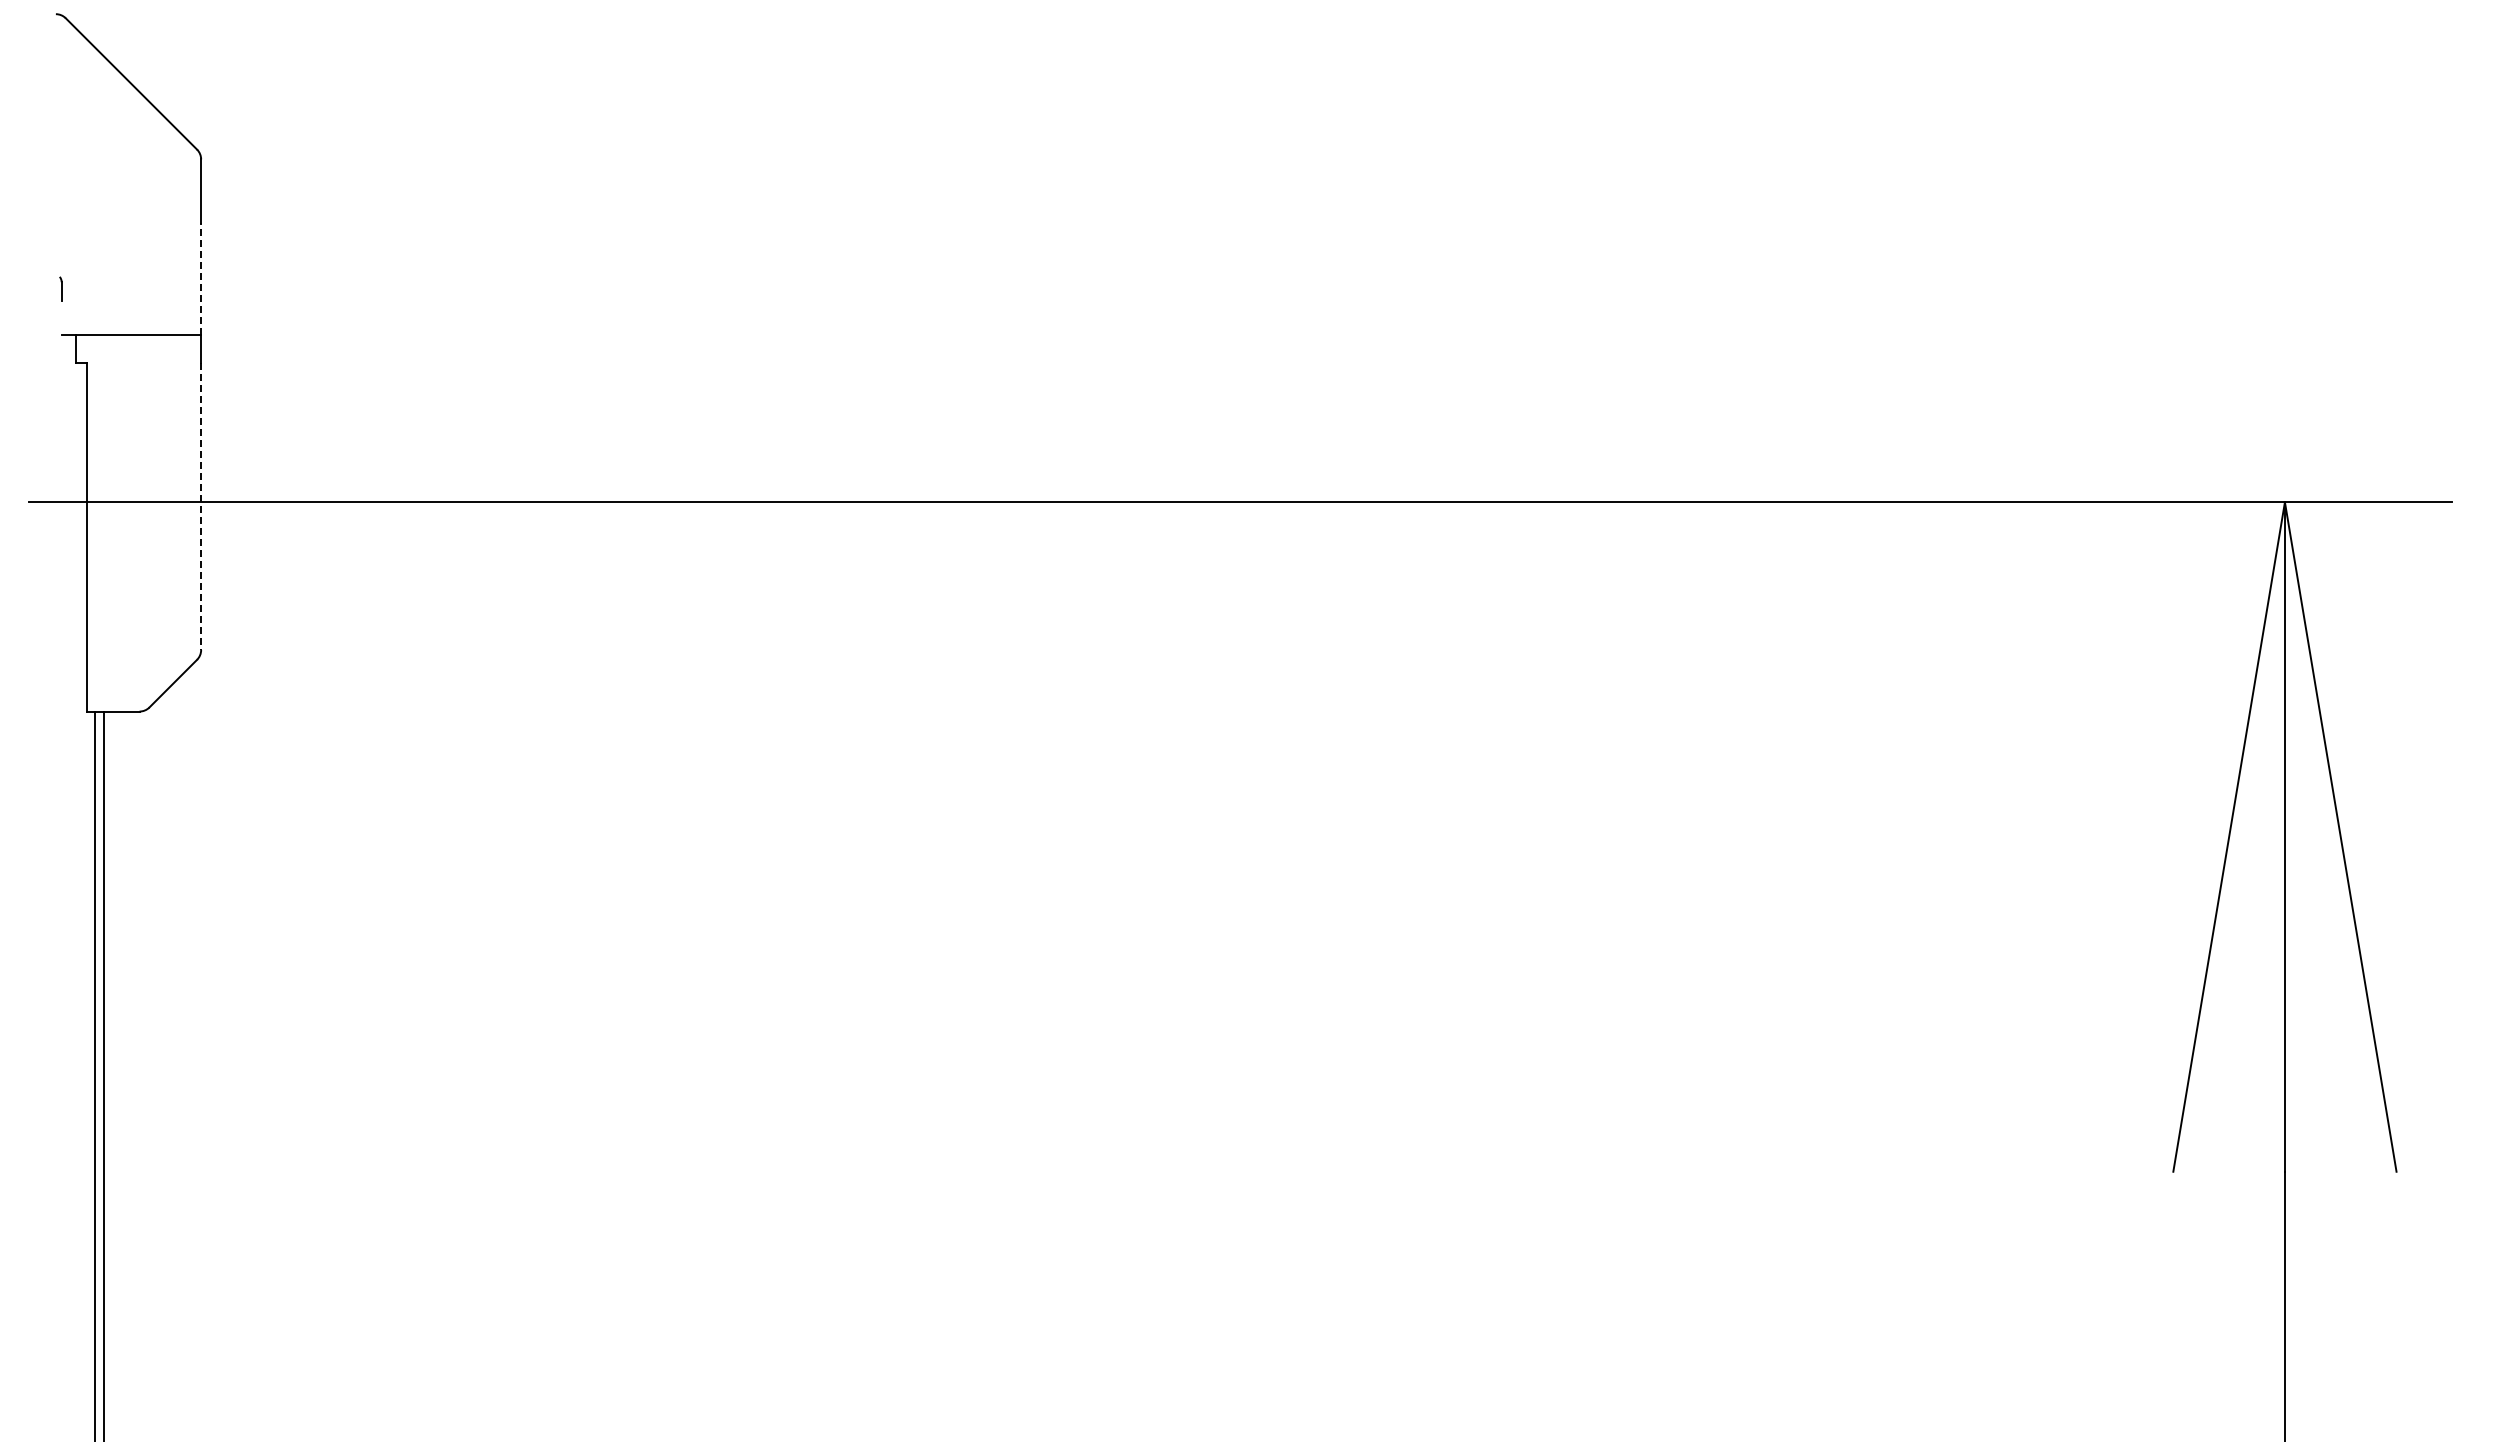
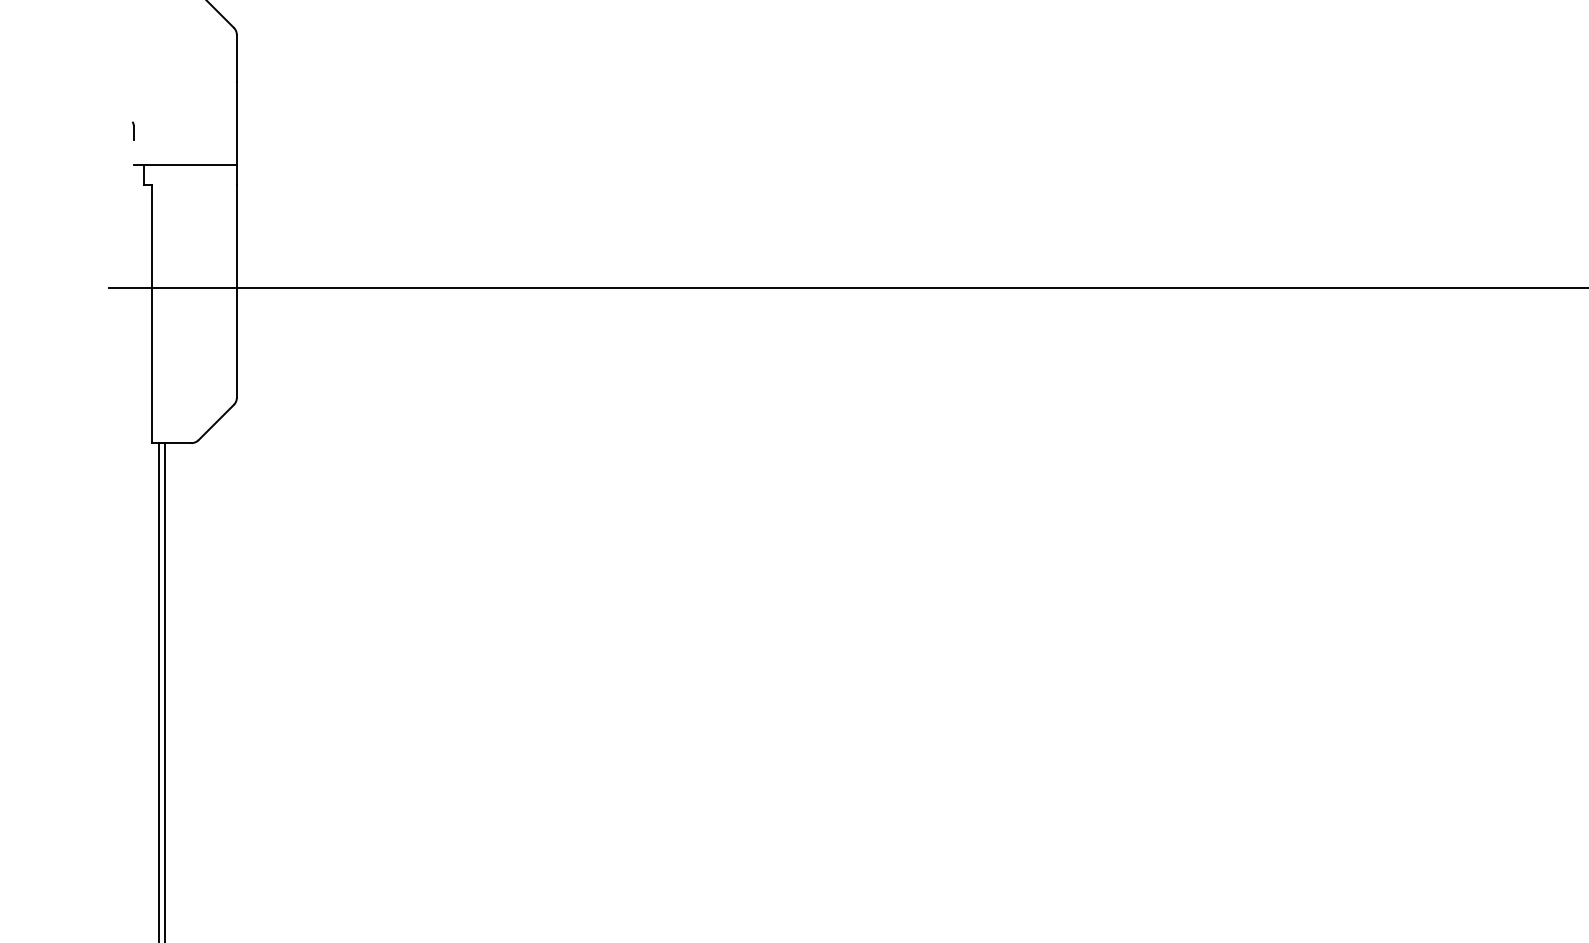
line: (201, 279) -> (237, 123), dashed -> solid
line: (201, 506) -> (237, 291), dashed -> solid

